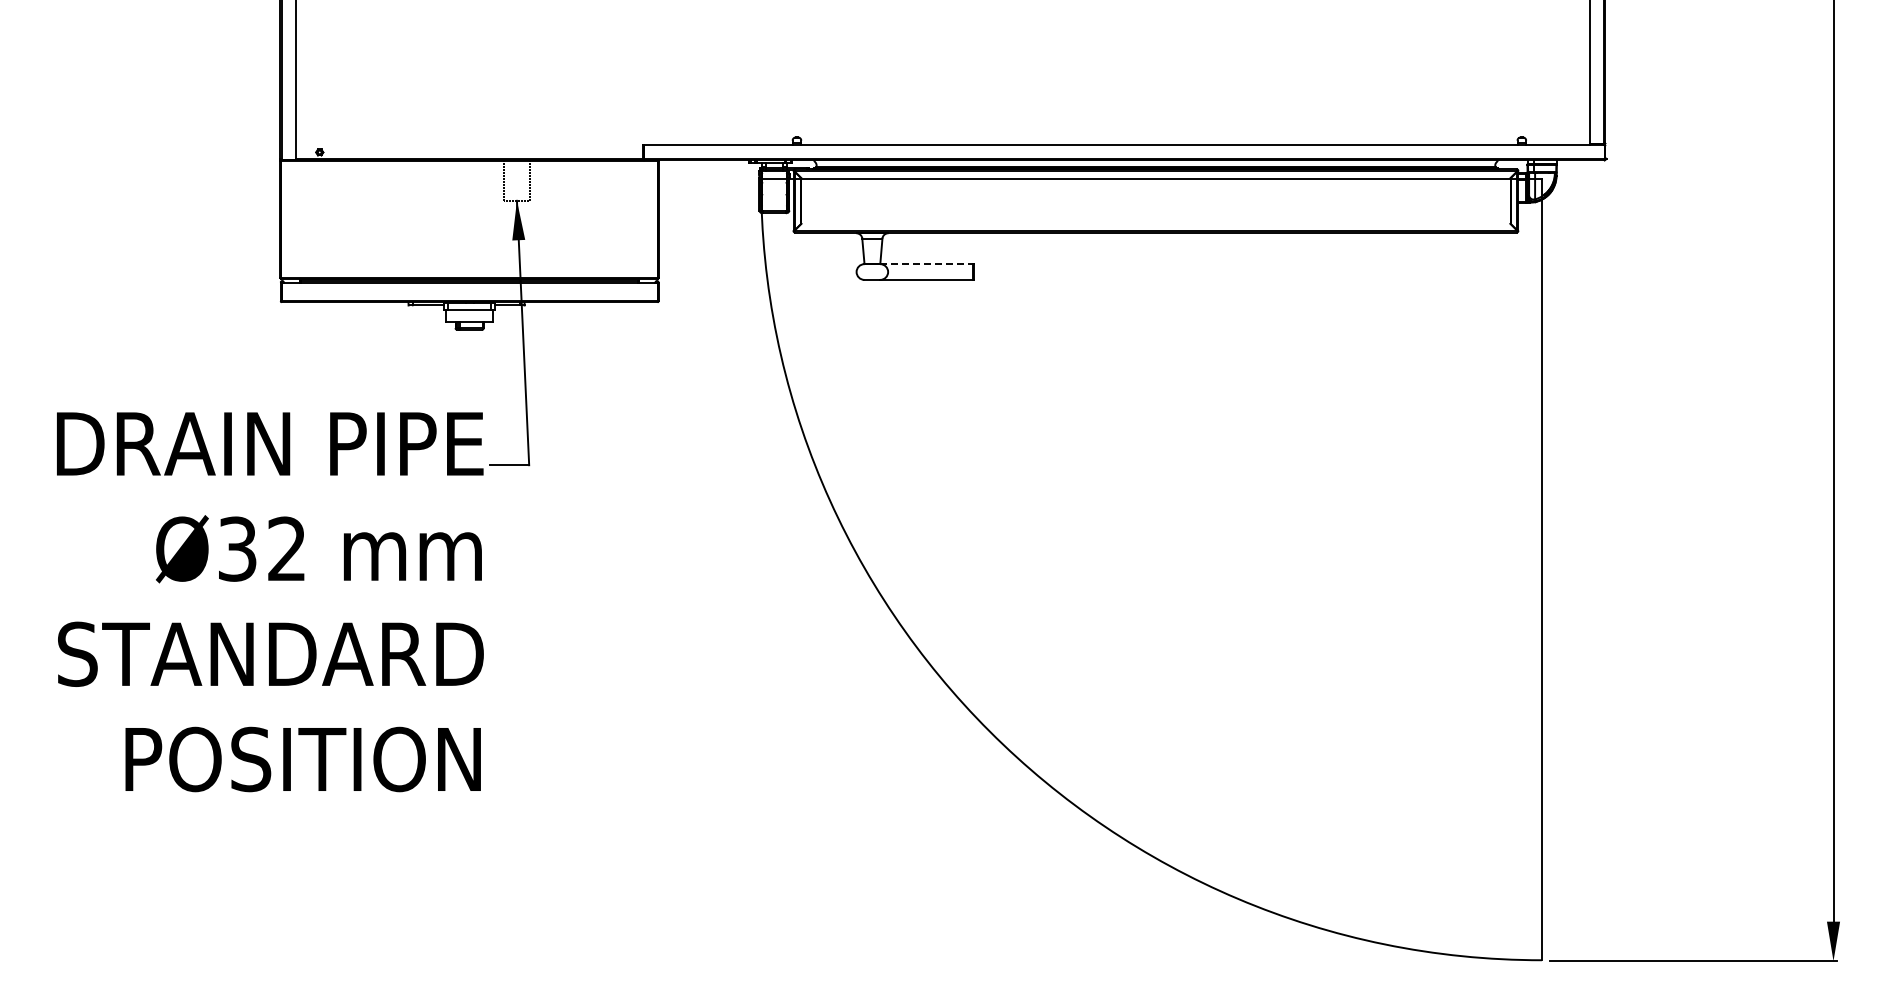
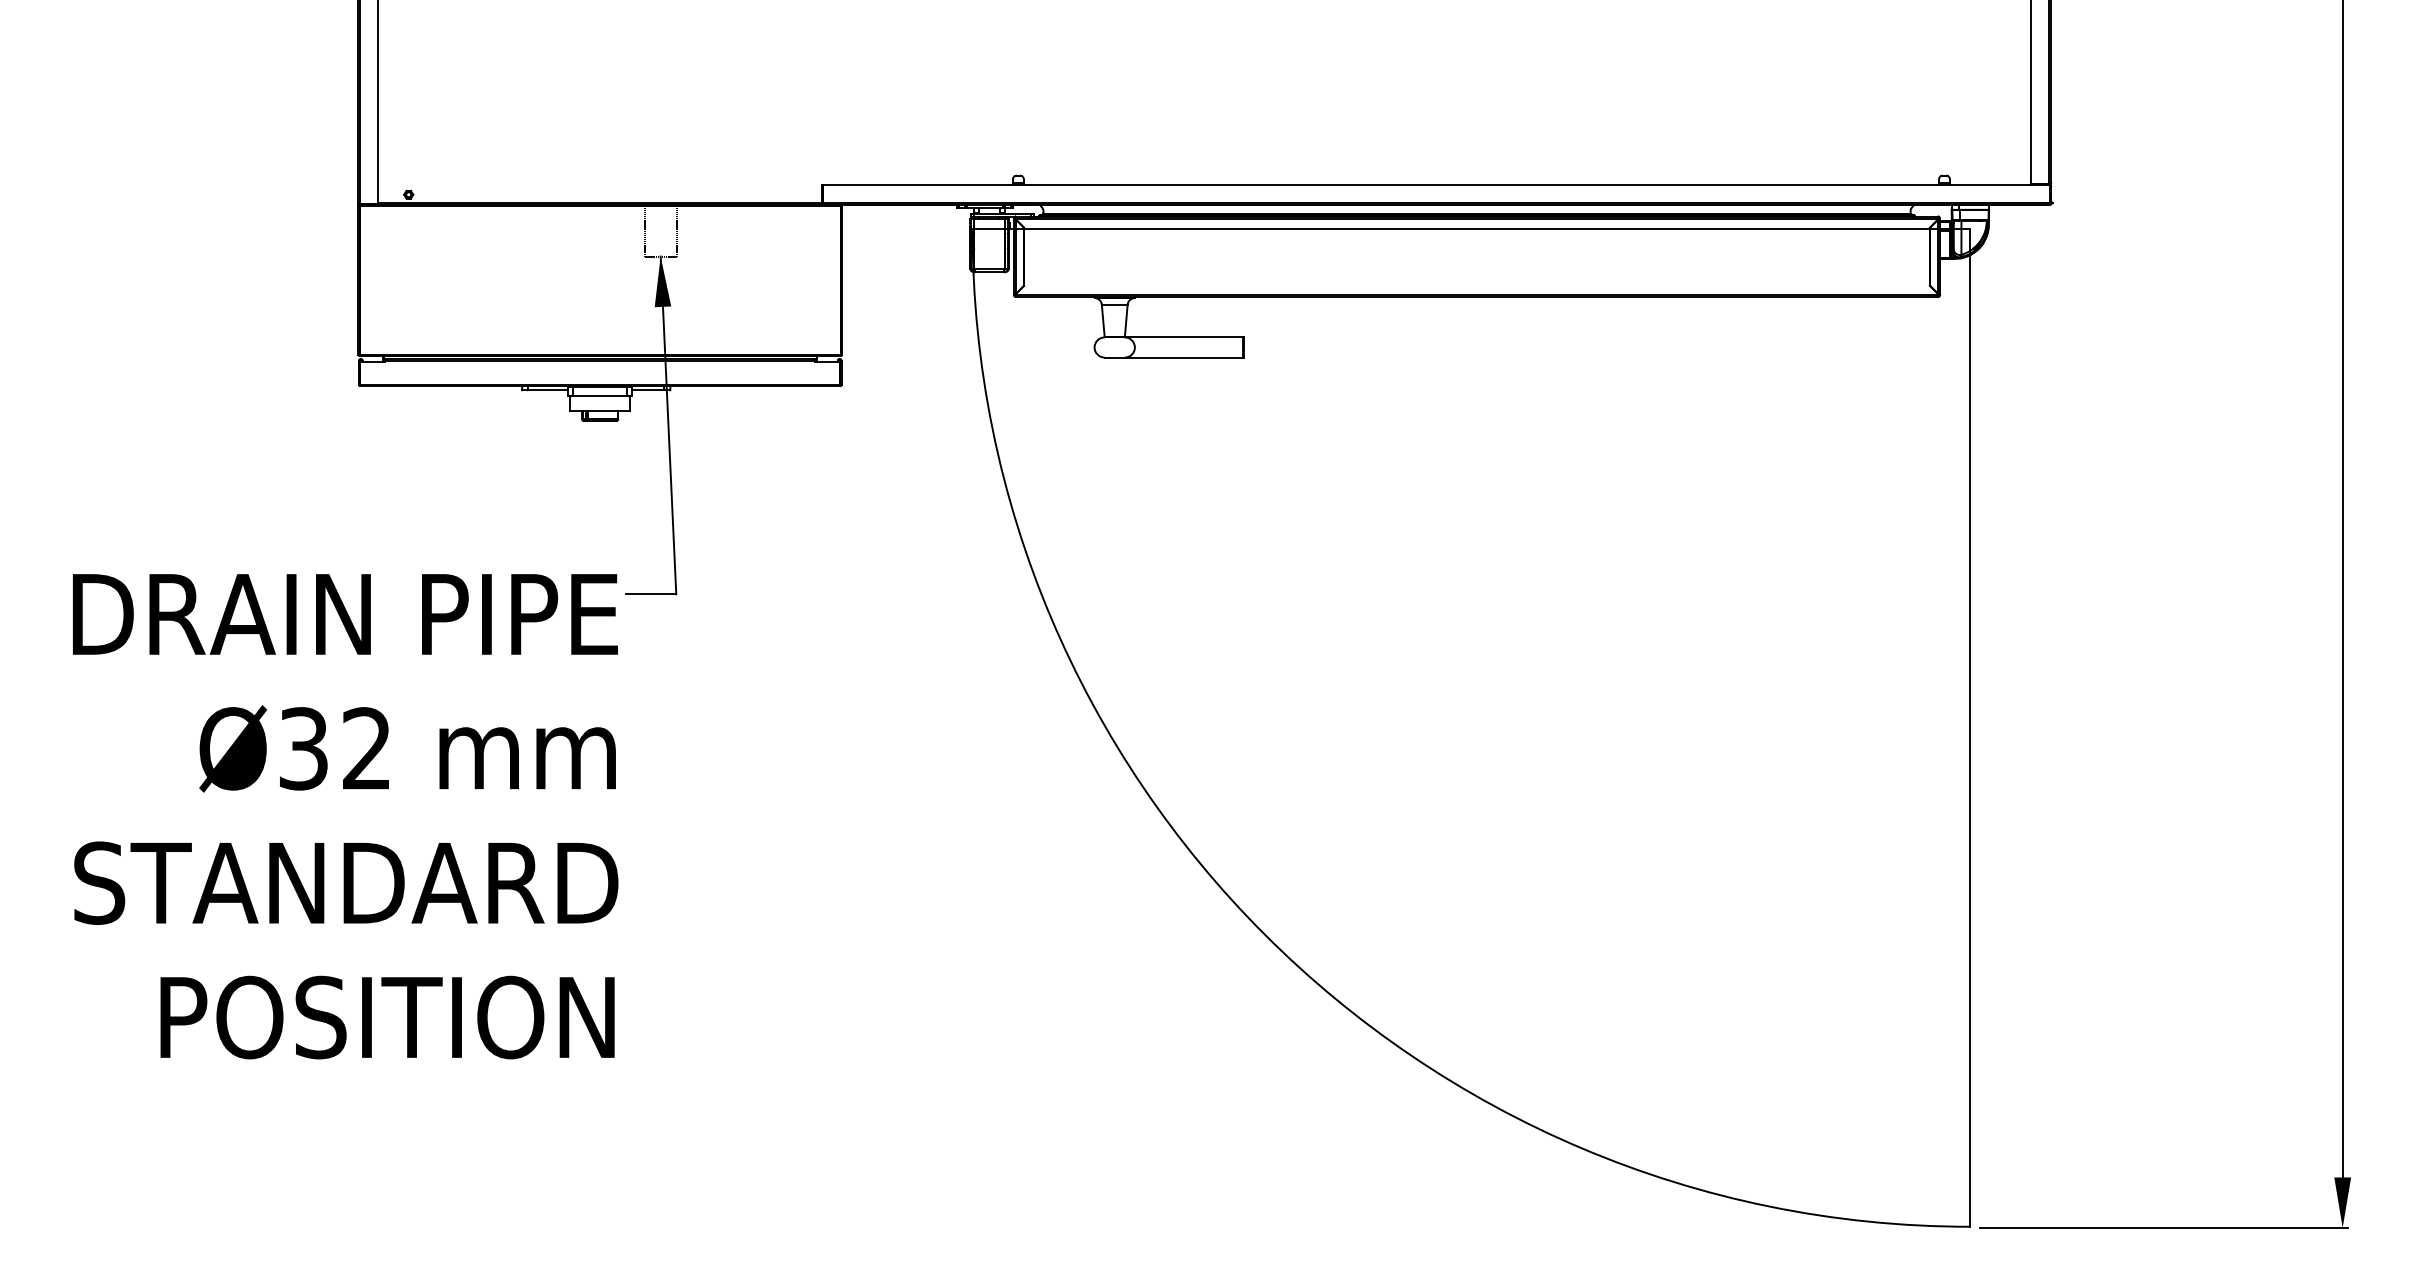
line: (927, 264) -> (1185, 337), dashed -> solid
text: (270, 602) -> (345, 816), moved

